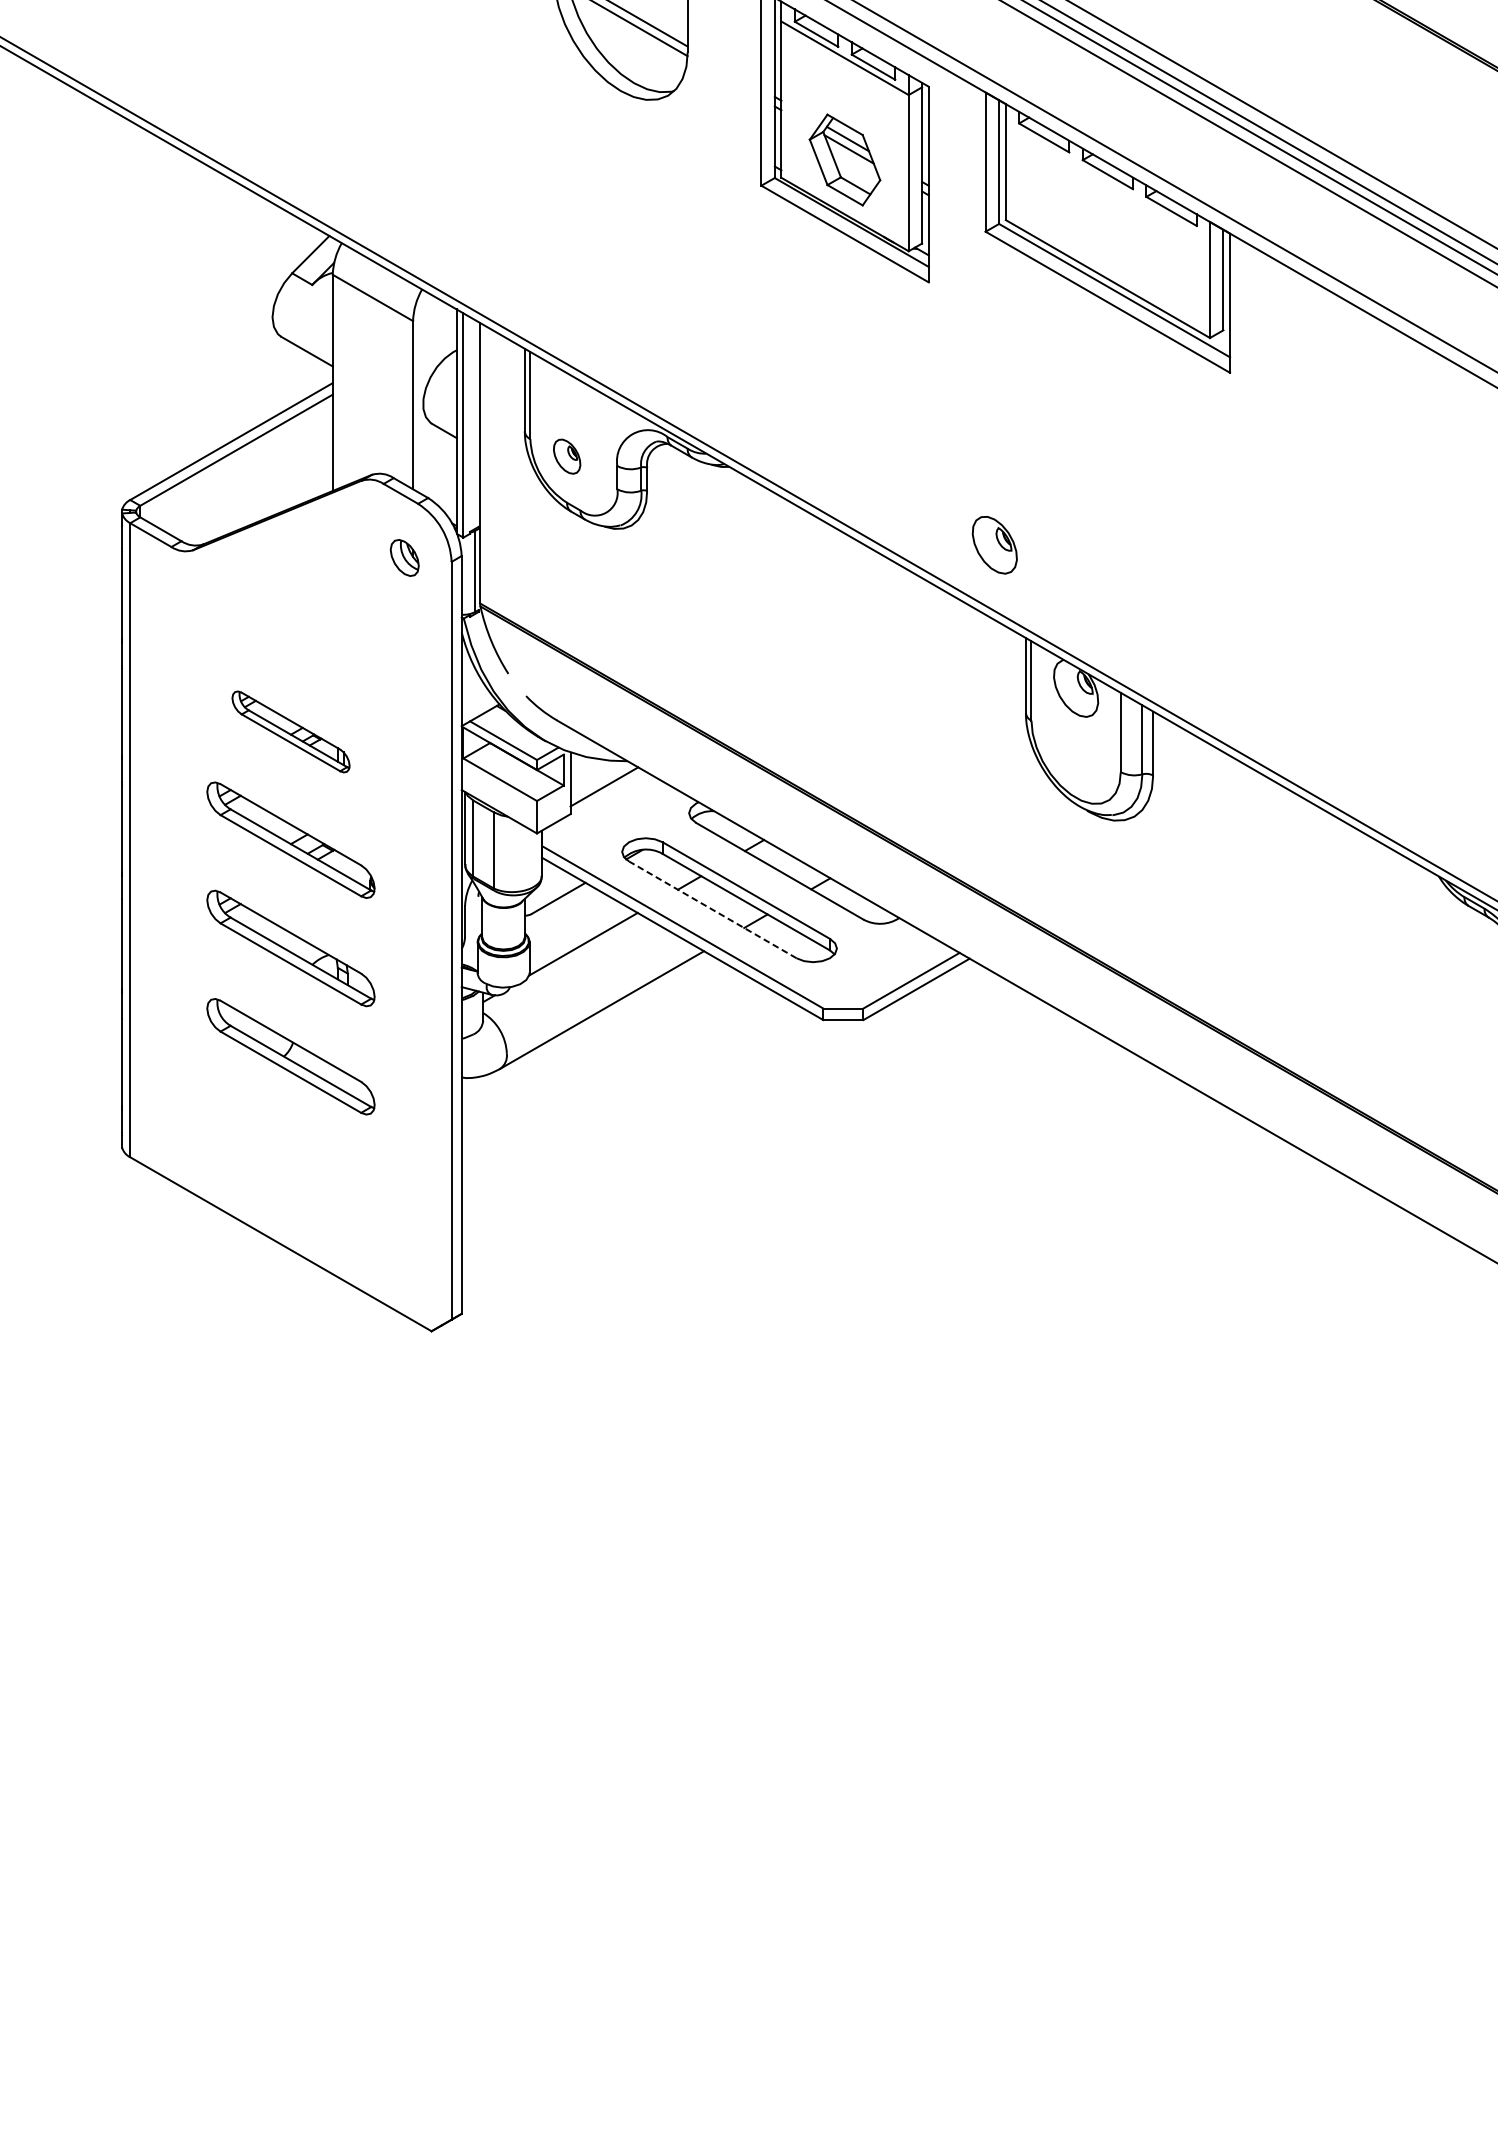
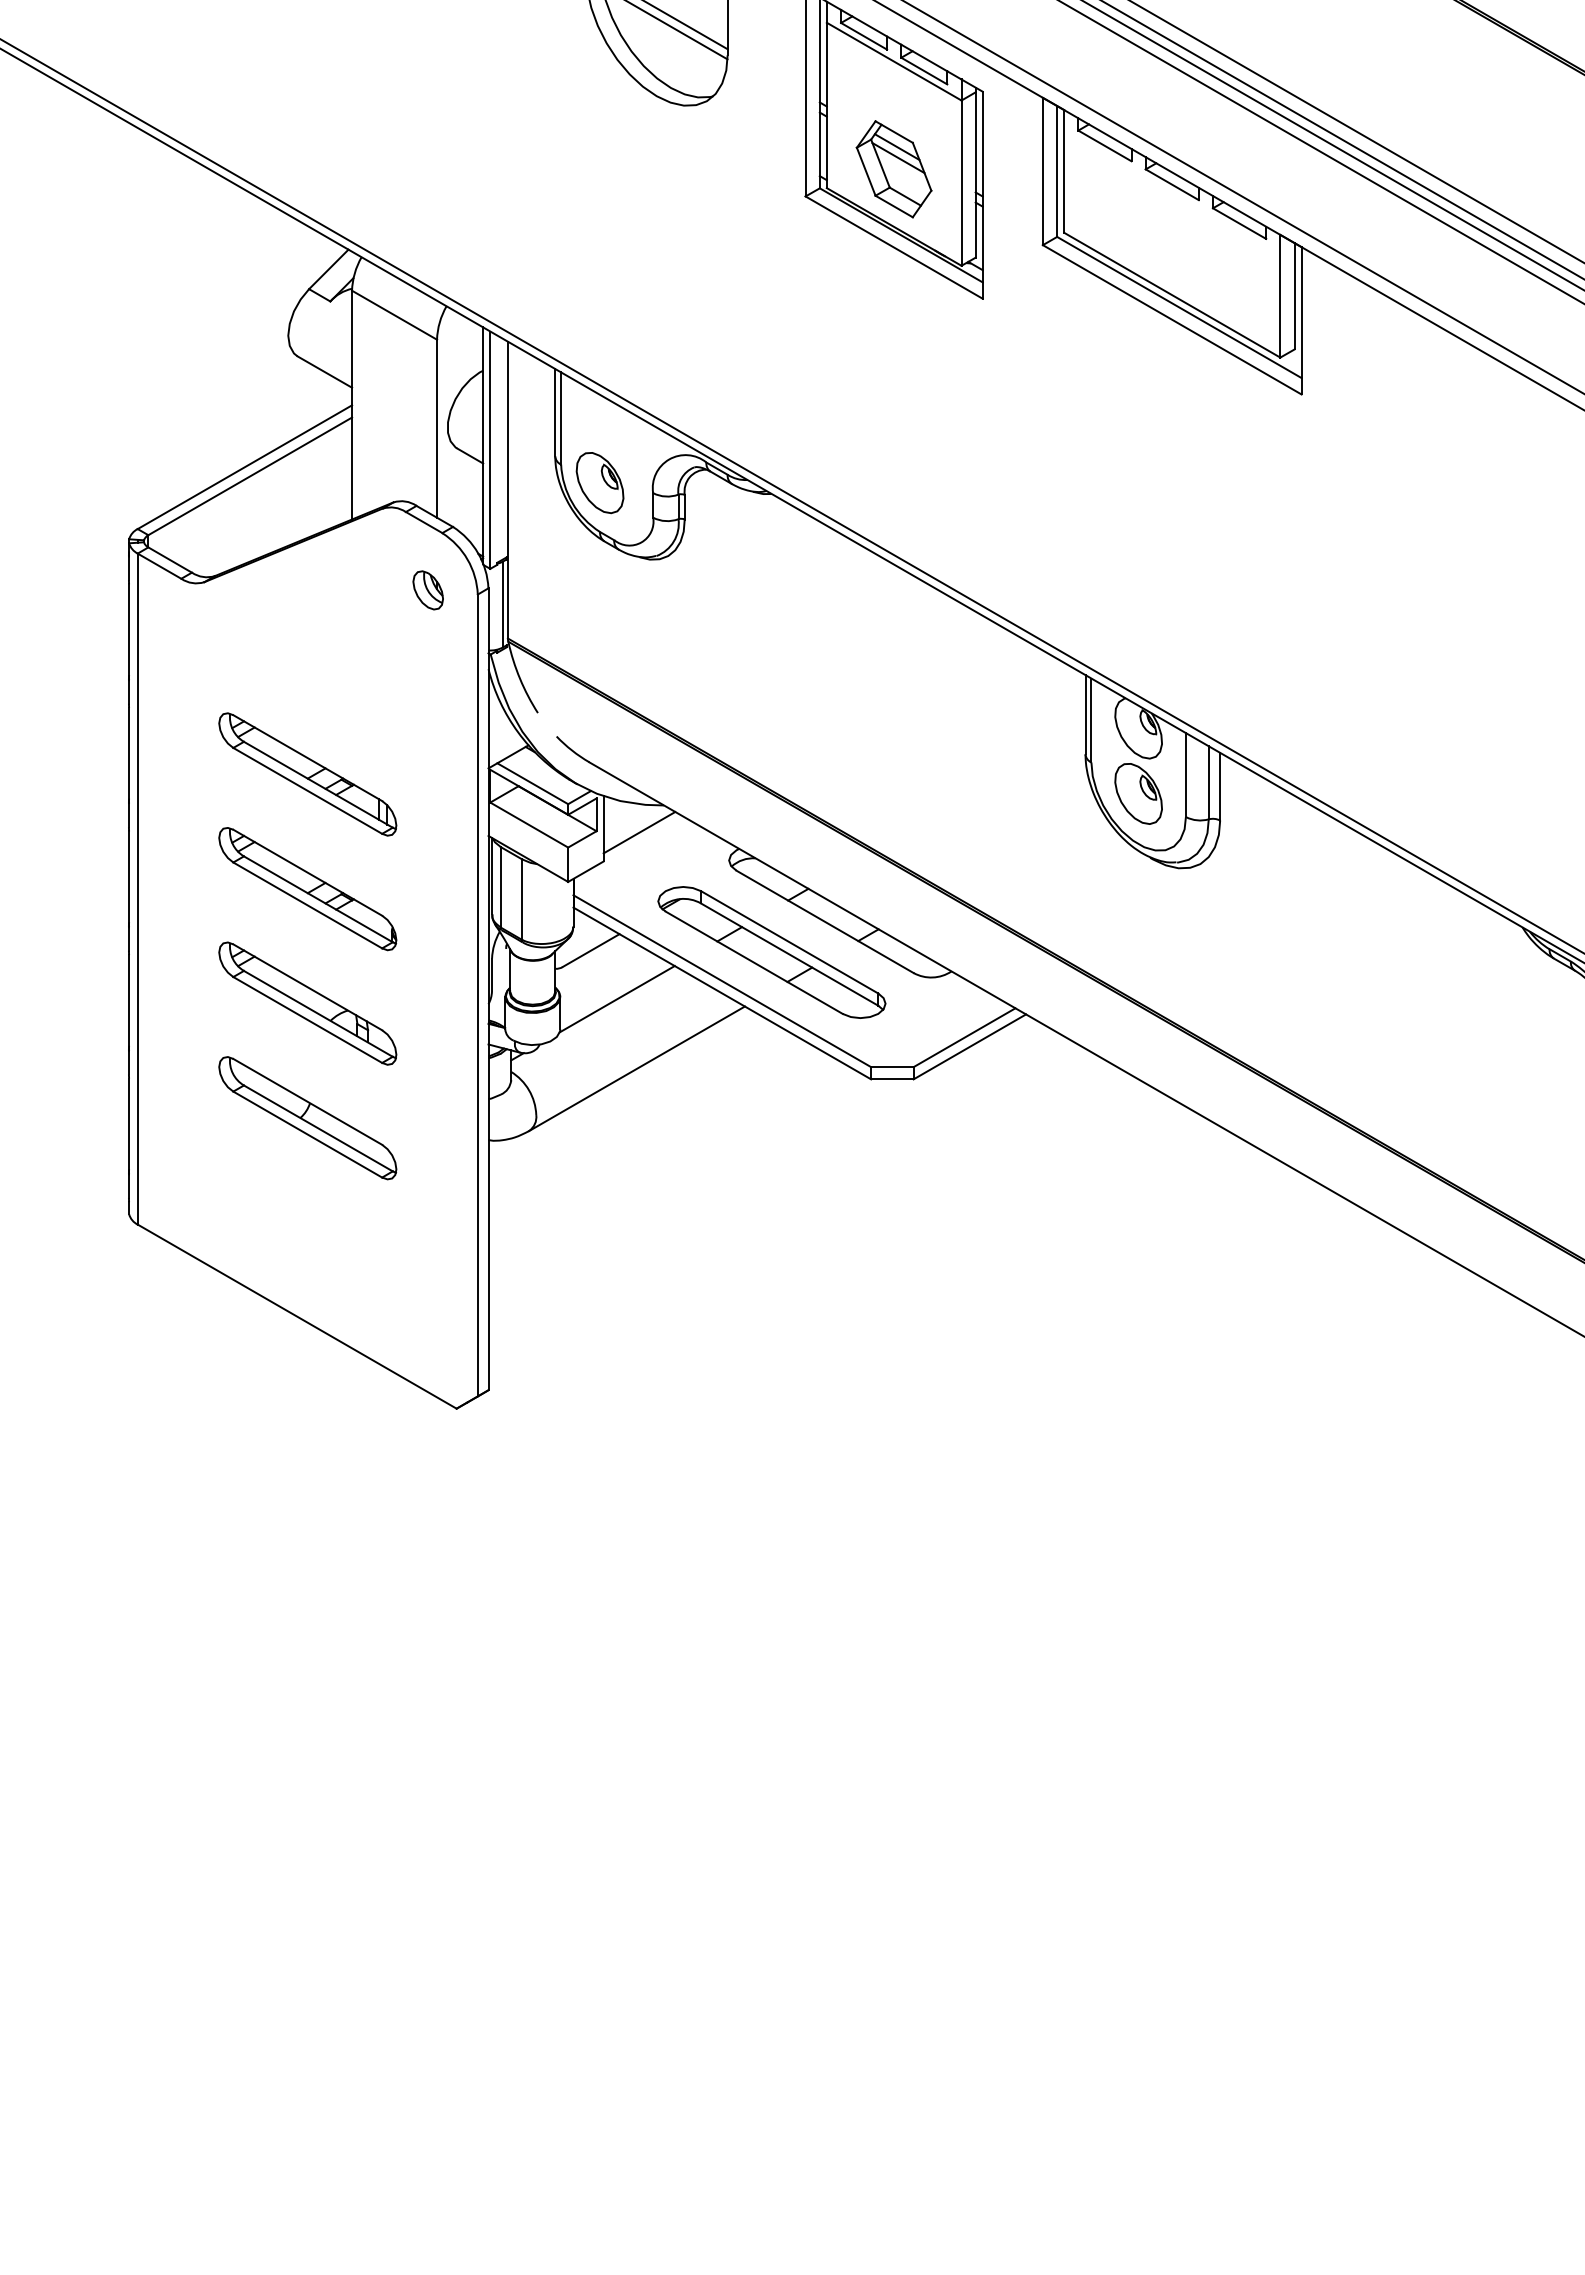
part: (566, 456) -> (599, 483), size x1.67
part: (994, 544) -> (1138, 793), moved
part: (290, 731) -> (307, 774), size x1.43
line: (712, 909) -> (753, 962), dashed -> solid

